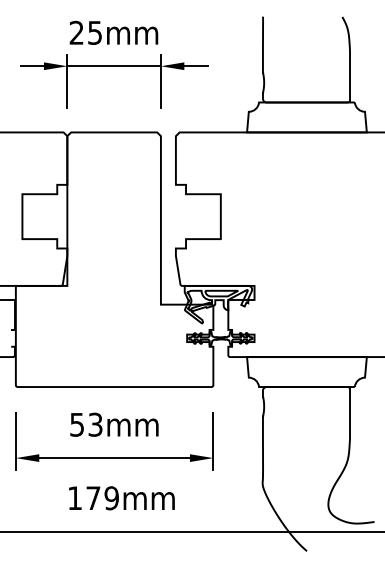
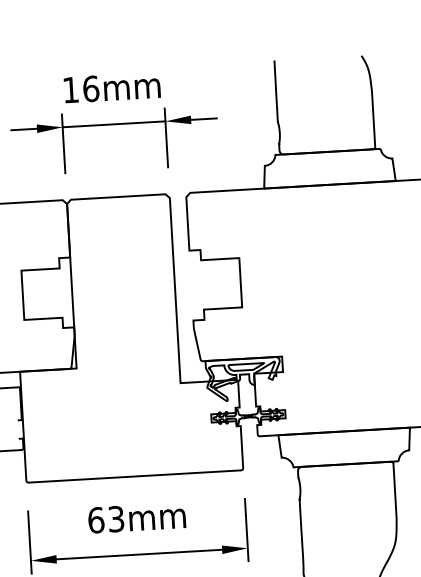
text: (85, 32) -> (80, 89), 25mm -> 16mm
text: (77, 424) -> (96, 520), 53mm -> 63mm

